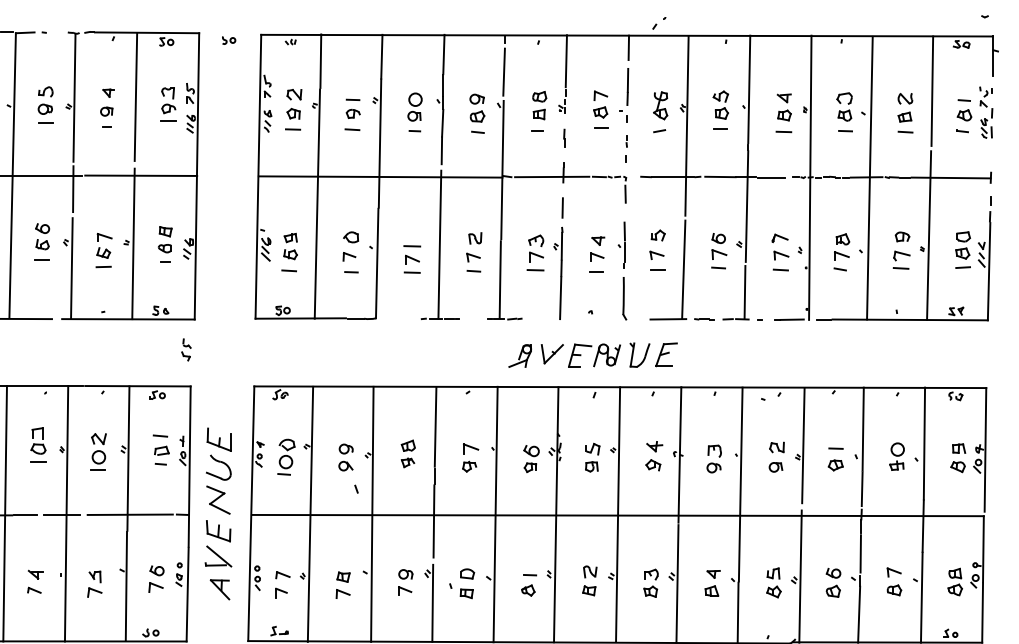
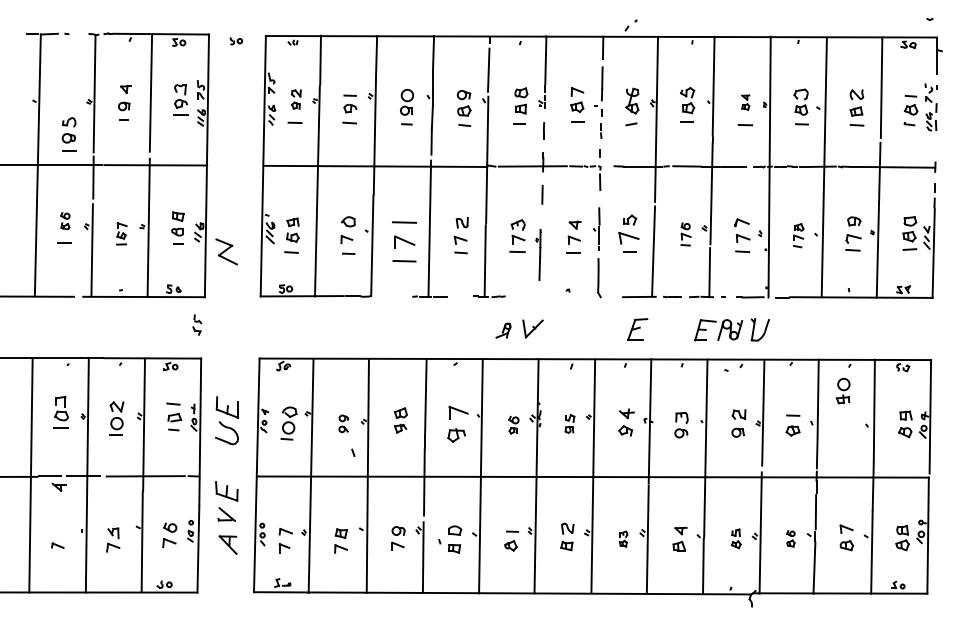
part: (294, 104) -> (296, 99), size x0.7
part: (44, 105) -> (68, 134), moved
part: (783, 107) -> (745, 102), size x0.6
part: (627, 148) -> (601, 140), size x1.4
part: (42, 235) -> (65, 220), size x0.7
part: (103, 250) -> (121, 233), size x0.7
part: (718, 251) -> (685, 234), size x0.7
part: (841, 252) -> (798, 235), size x0.7
part: (656, 255) -> (628, 238), size x1.6
part: (412, 259) -> (404, 242), size x1.6
part: (558, 272) -> (538, 254), size x0.6
part: (608, 354) -> (731, 329), moved
part: (520, 355) -> (503, 330), size x0.7
part: (896, 456) -> (842, 390), moved
part: (345, 457) -> (343, 423), size x0.7
part: (470, 457) -> (457, 423), size x1.4
part: (592, 457) -> (569, 423), size x0.7
part: (531, 459) -> (513, 425), size x0.7
part: (218, 499) -> (226, 251), moved
part: (218, 556) -> (226, 514), size x0.7
part: (35, 573) -> (58, 486), moved
part: (651, 582) -> (623, 538), size x0.6
part: (774, 582) -> (736, 538), size x0.7
part: (833, 582) -> (790, 538), size x0.6

